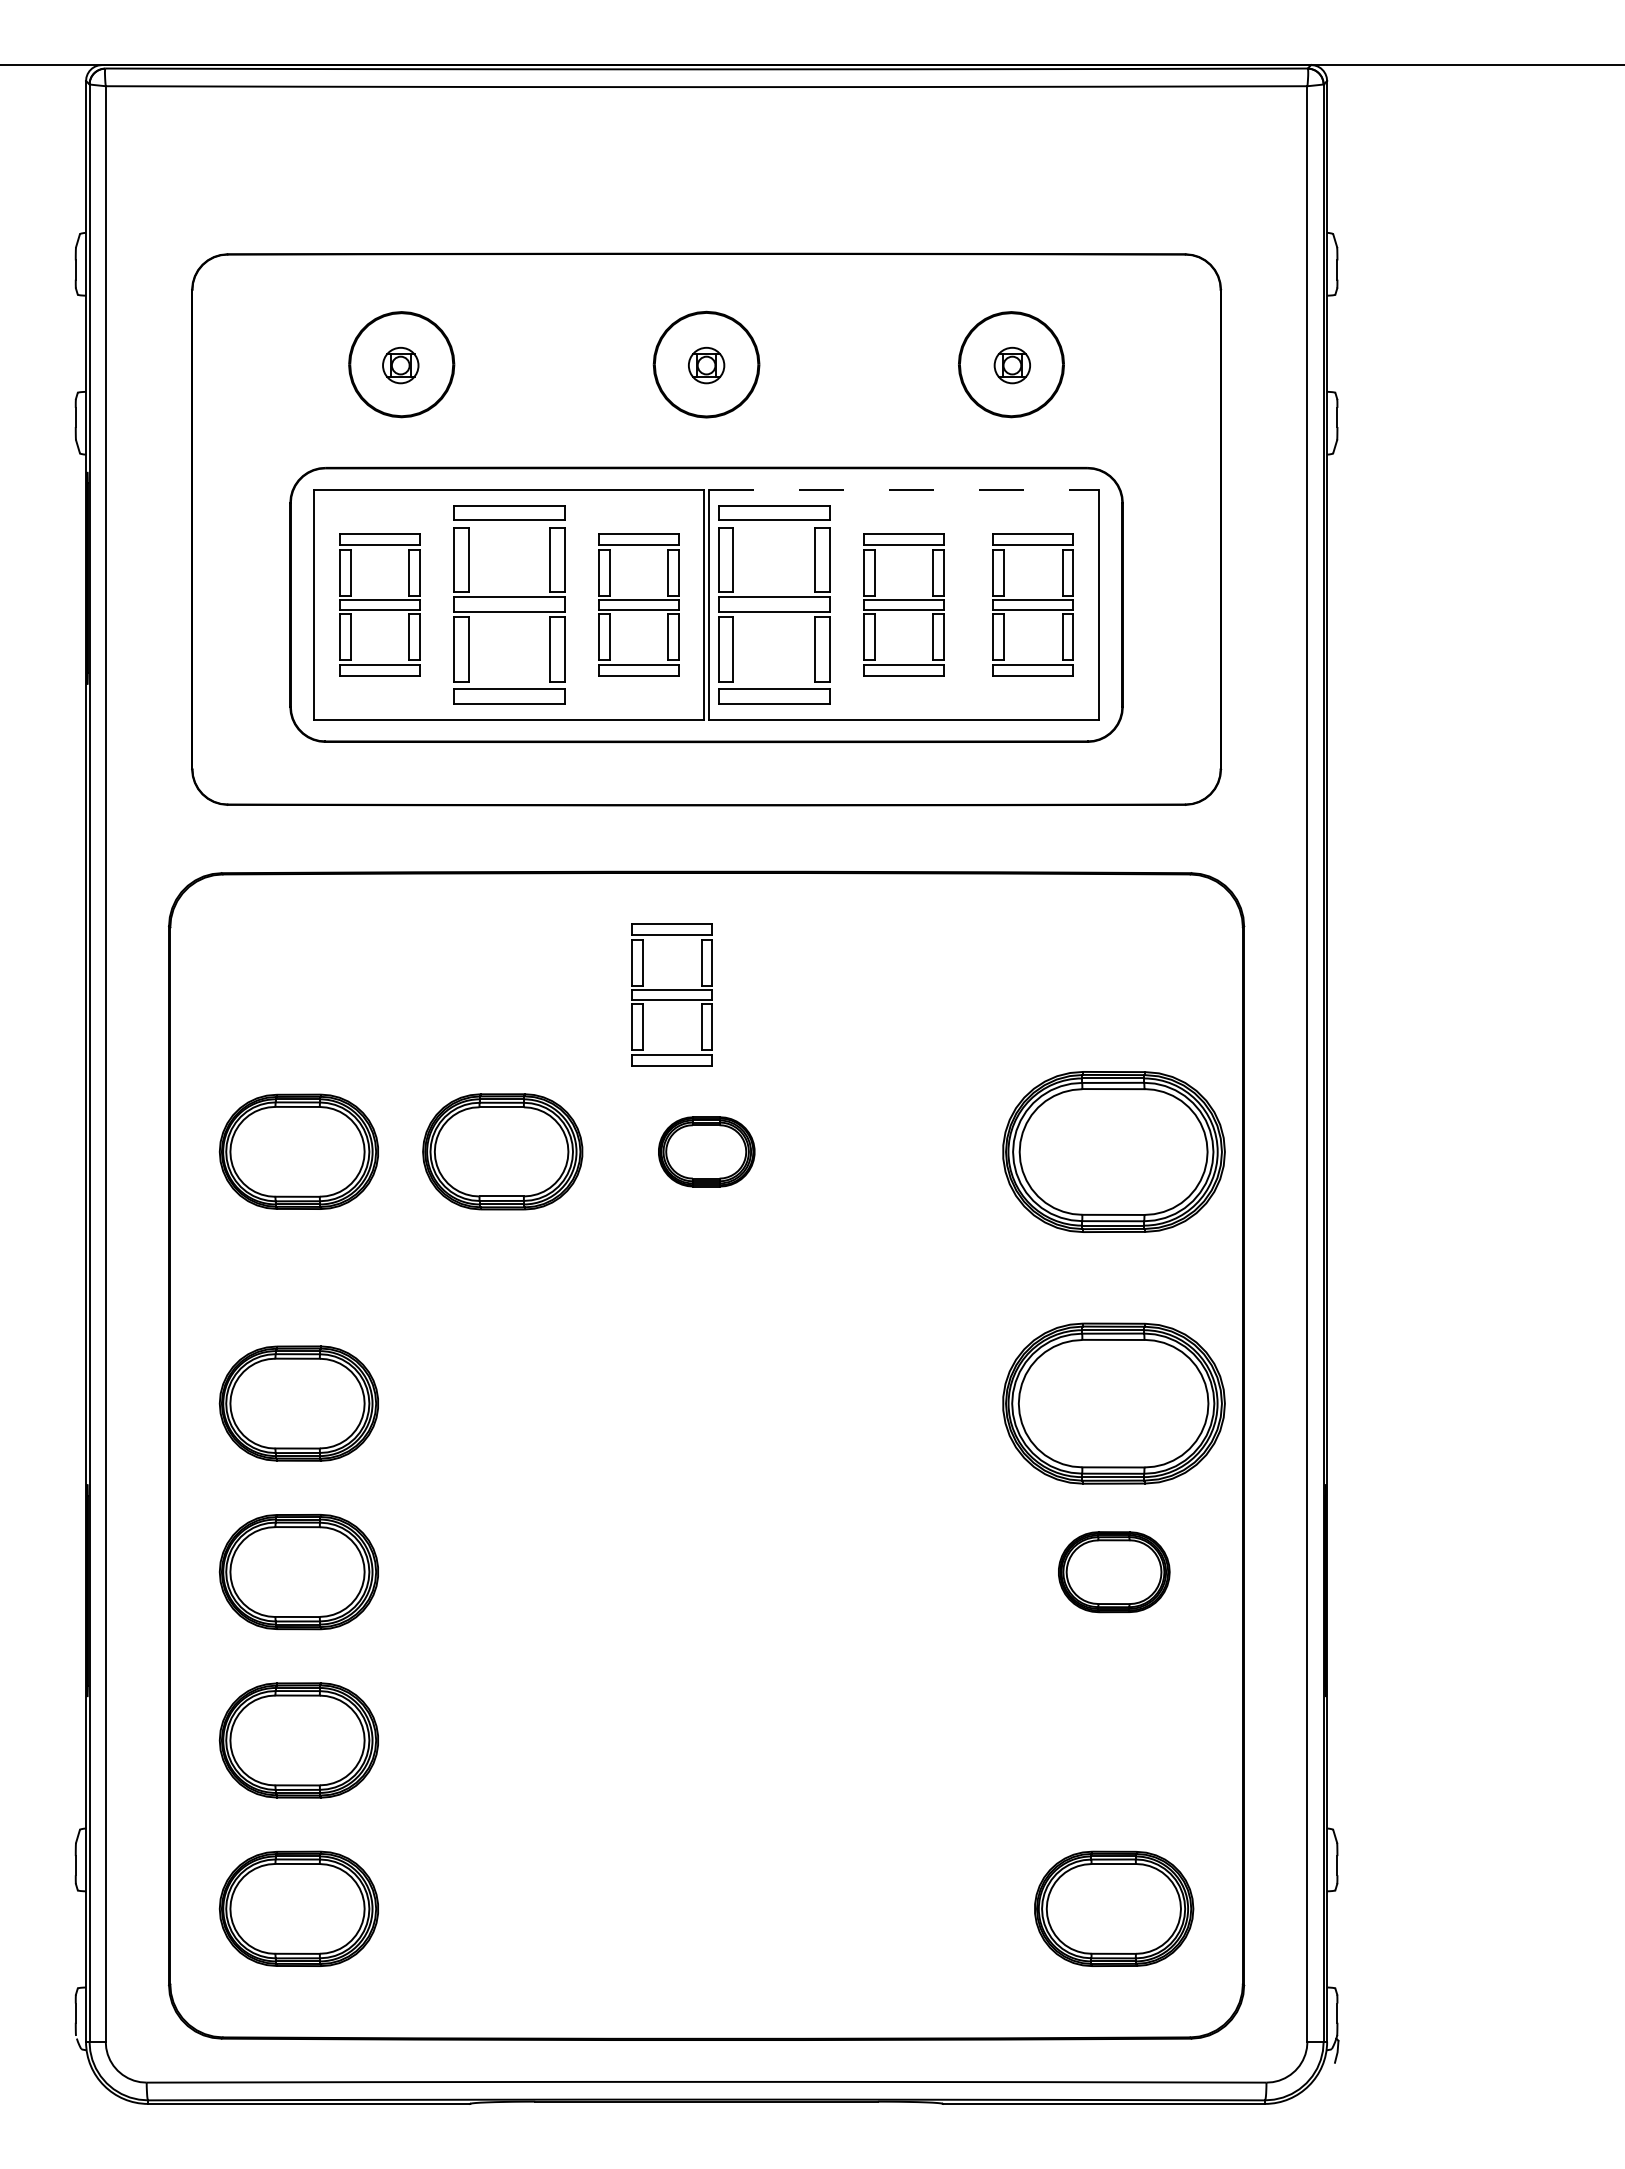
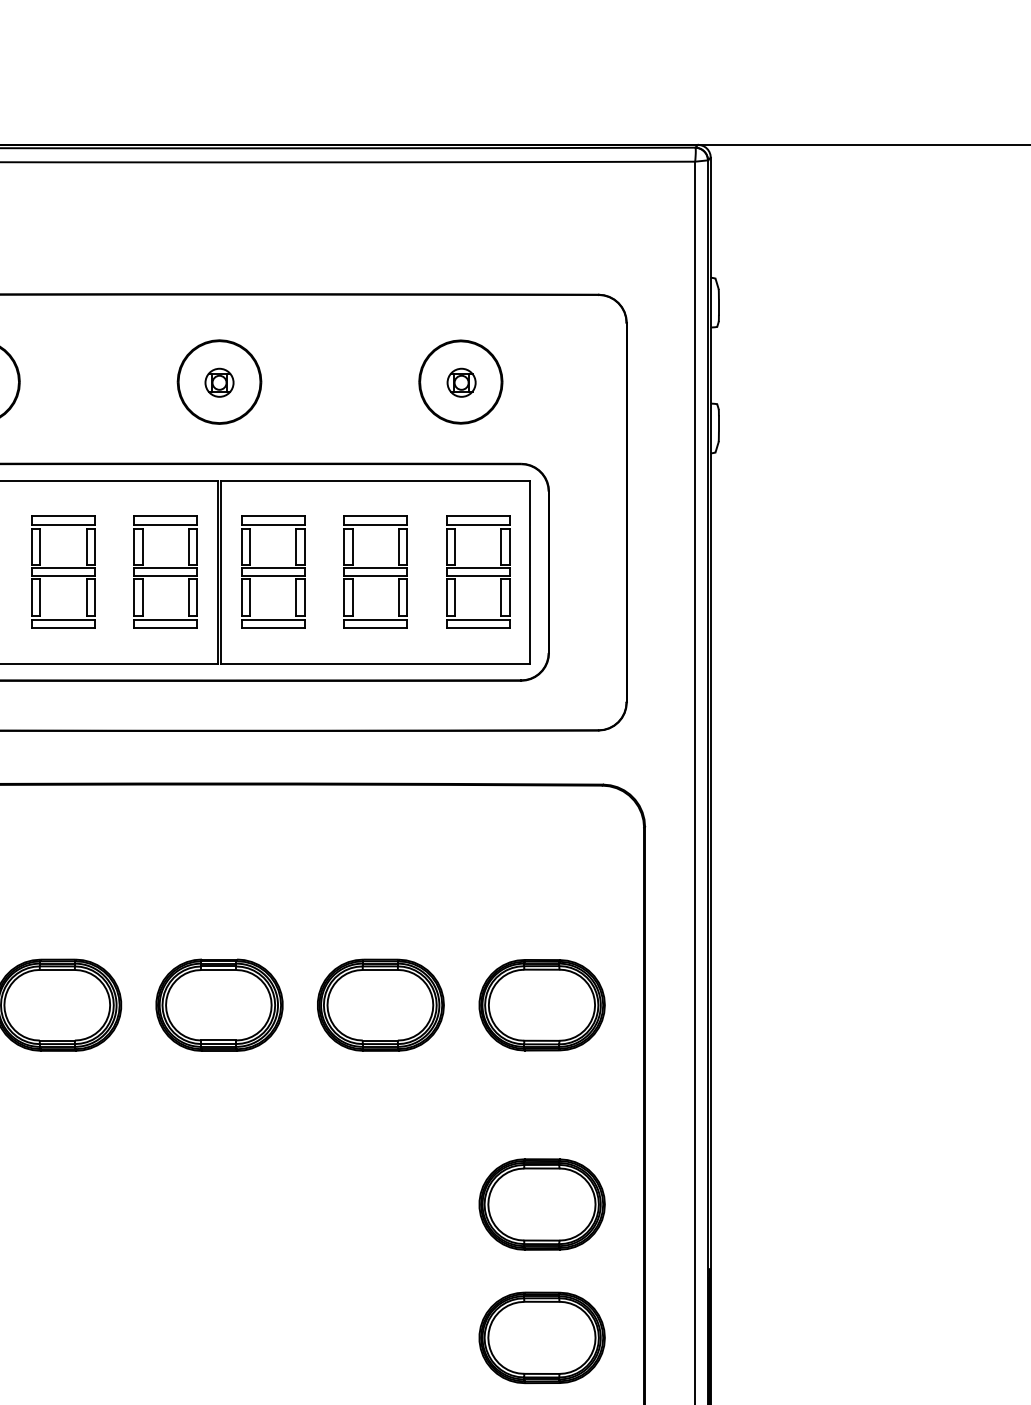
line: (904, 489) -> (376, 480), dashed -> solid
part: (508, 604) -> (62, 571), size x0.71
part: (774, 604) -> (273, 571), size x0.71
part: (671, 994) -> (191, 880), removed
part: (706, 1151) -> (219, 1004), size x1.67
part: (910, 1151) -> (380, 1004), added
part: (1114, 1151) -> (542, 1004), size x0.71
part: (1114, 1403) -> (542, 1204), size x0.71
part: (1114, 1572) -> (542, 1338), size x1.43

